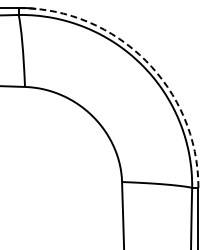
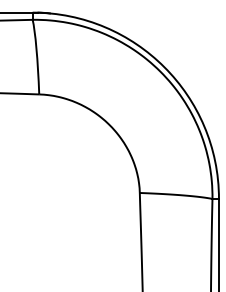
arc: (145, 60) -> (164, 67), dashed -> solid

